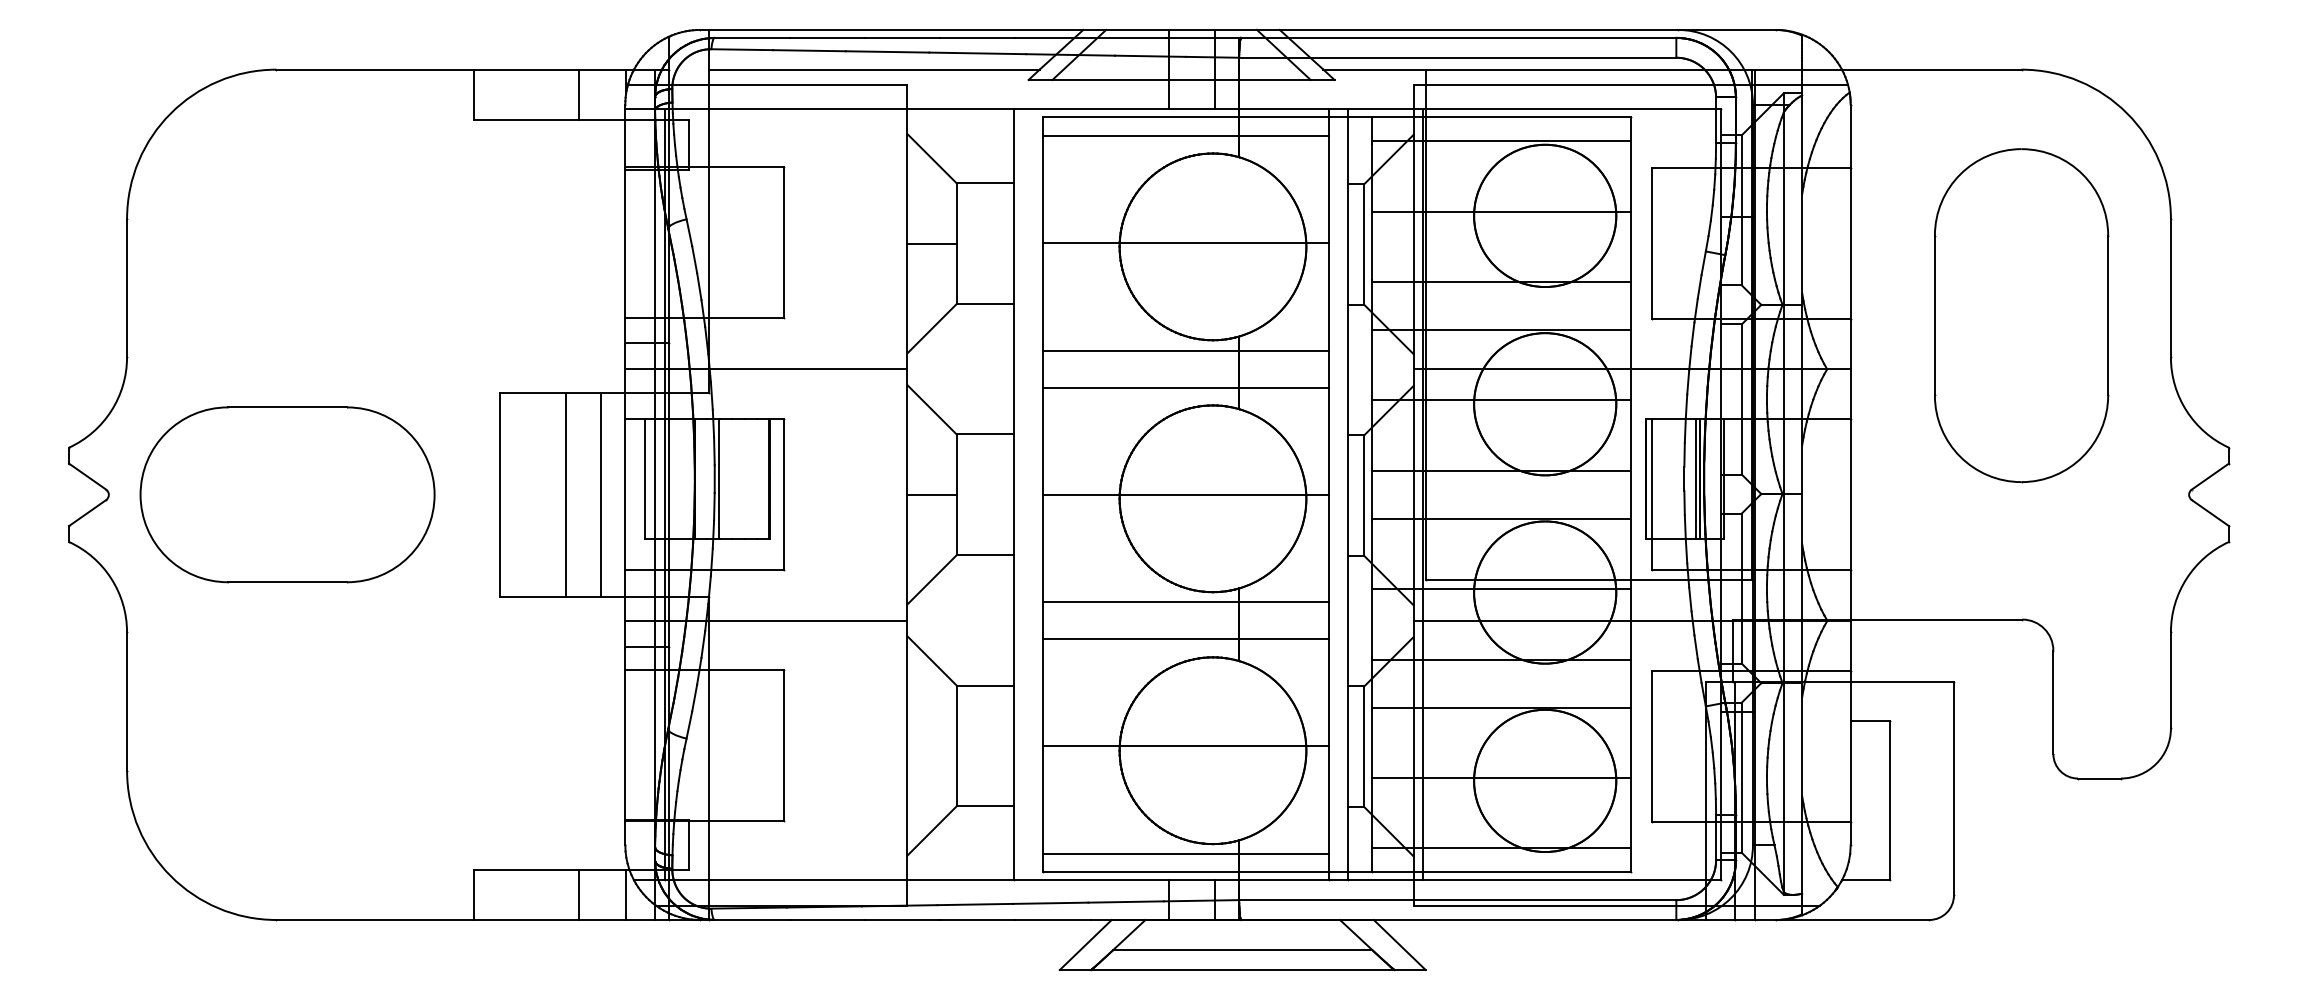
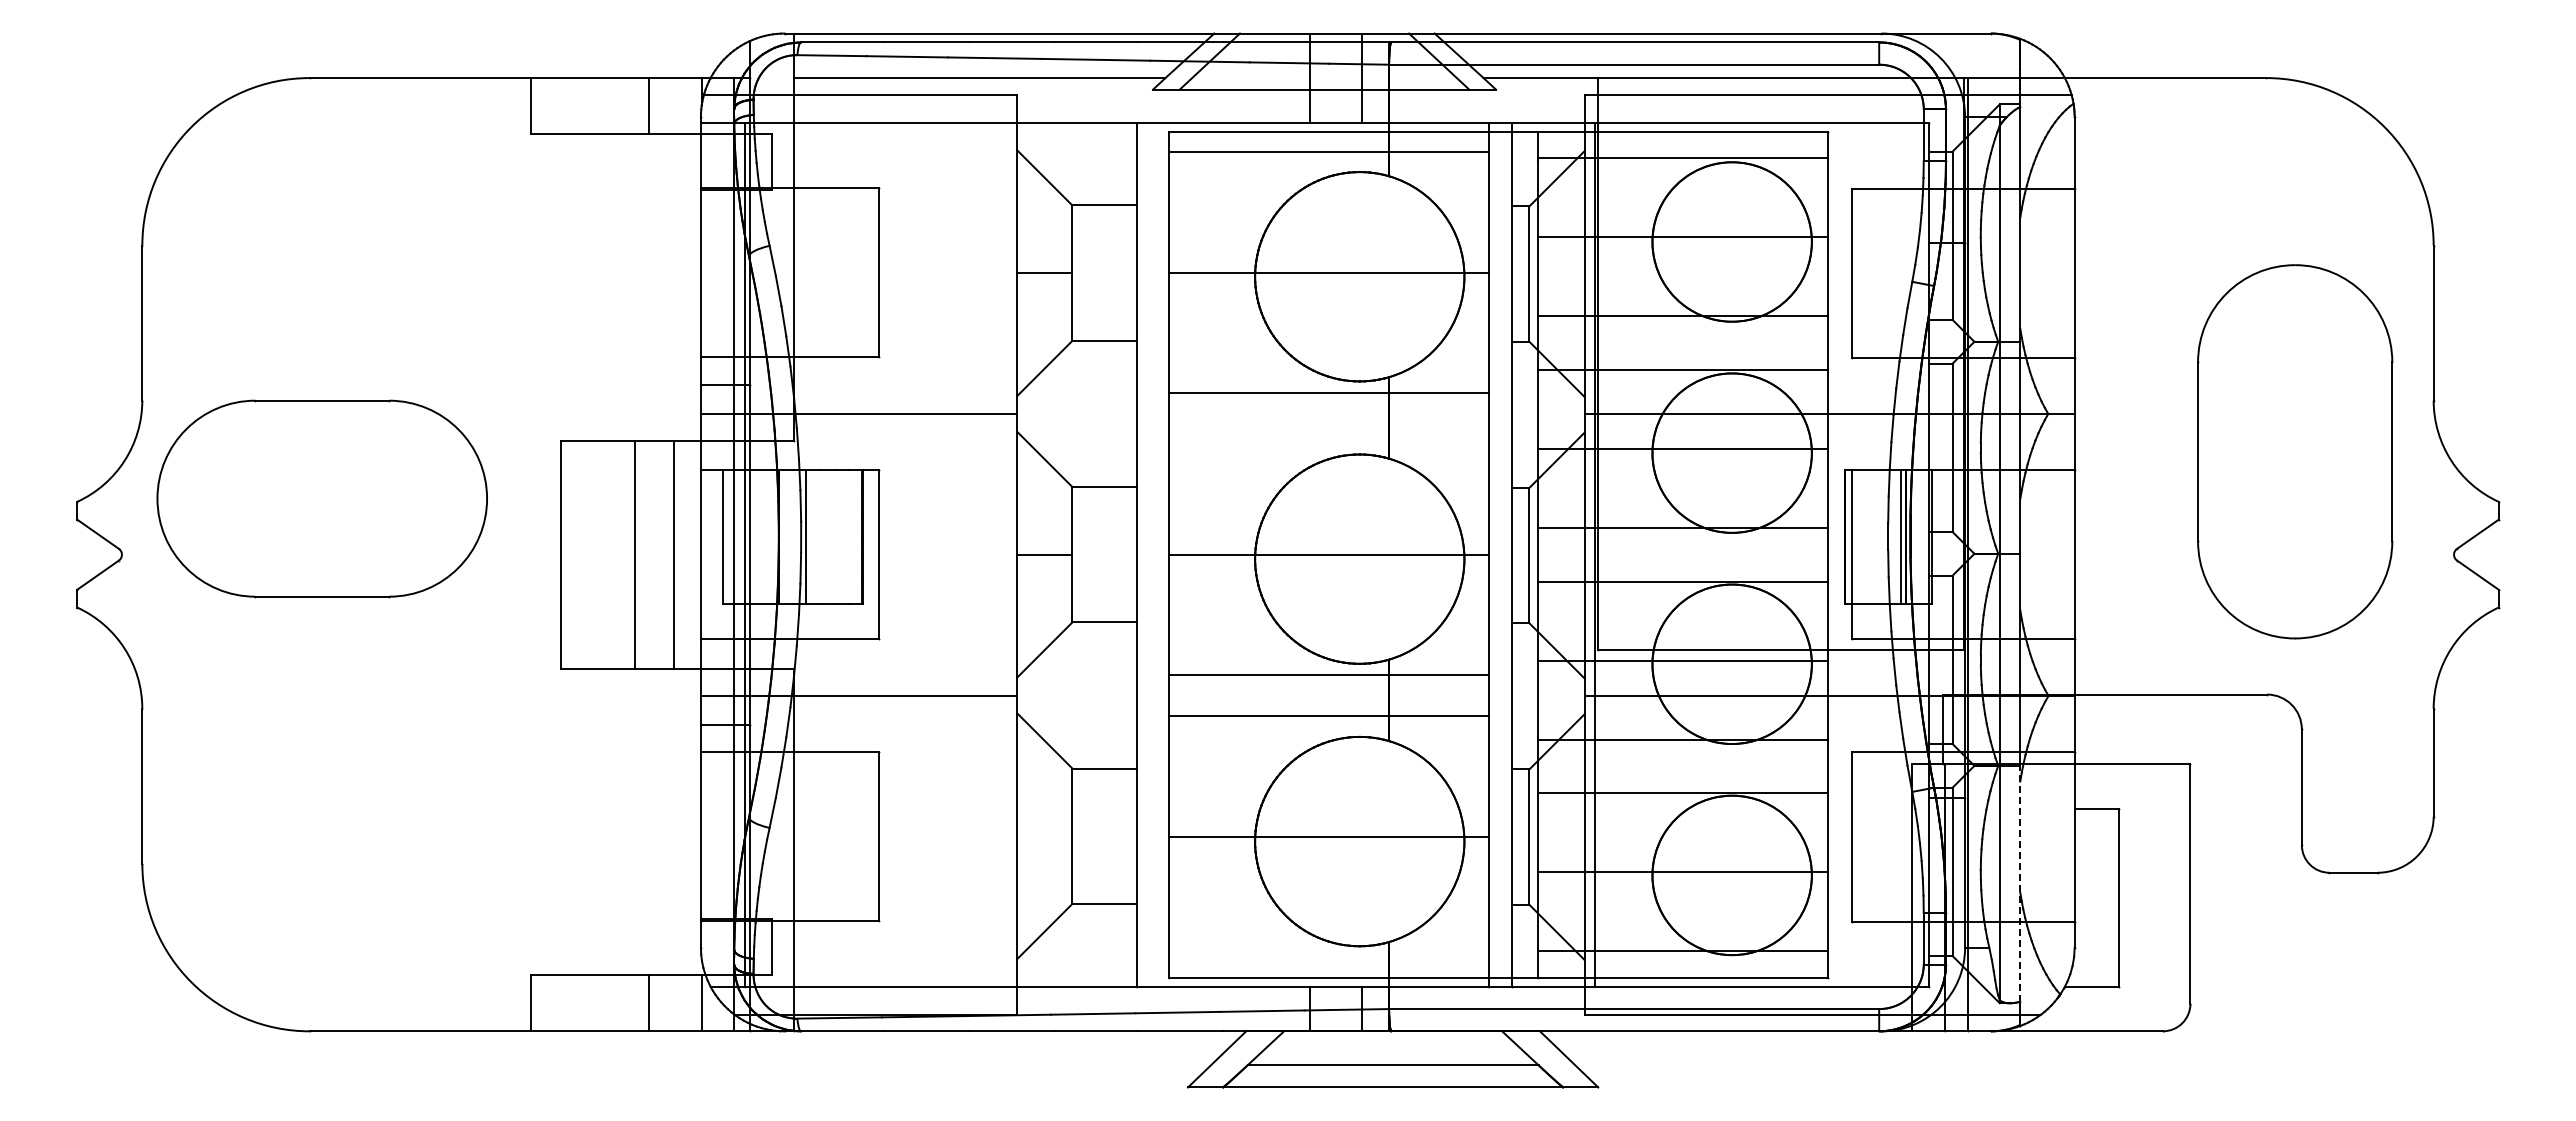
part: (2021, 315) -> (2295, 451), moved
line: (1185, 387) -> (1328, 434), removed
part: (286, 494) -> (321, 498), moved
line: (1802, 788) -> (2020, 883), solid -> dashed
line: (1185, 854) -> (1328, 957), removed

